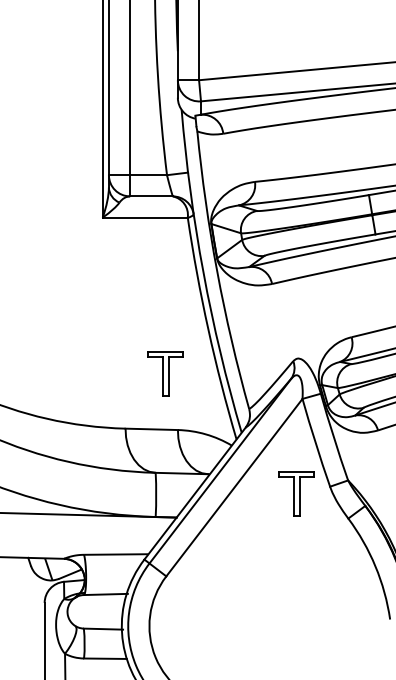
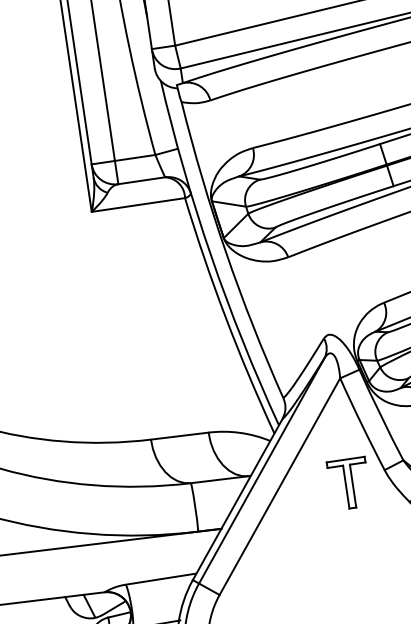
part: (165, 373) -> (185, 372), removed

